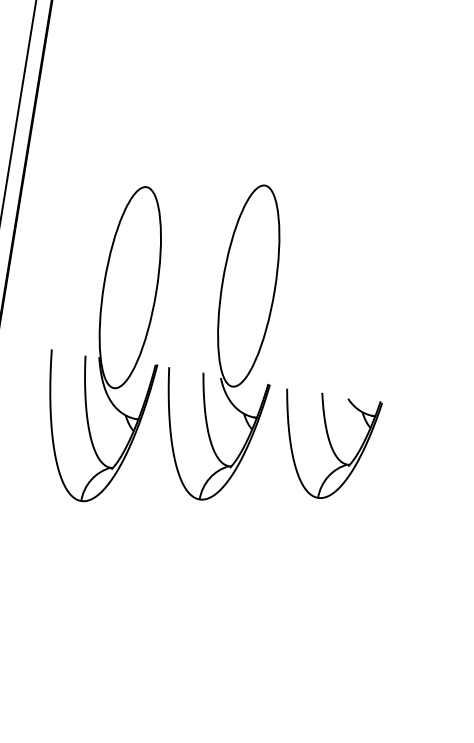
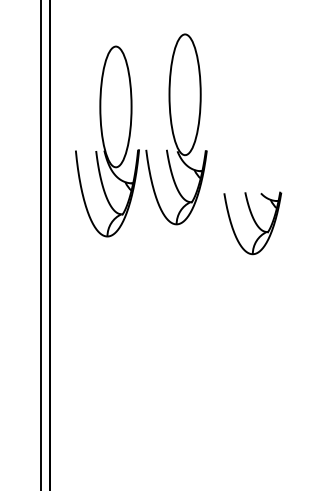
part: (149, 332) -> (131, 131), moved

